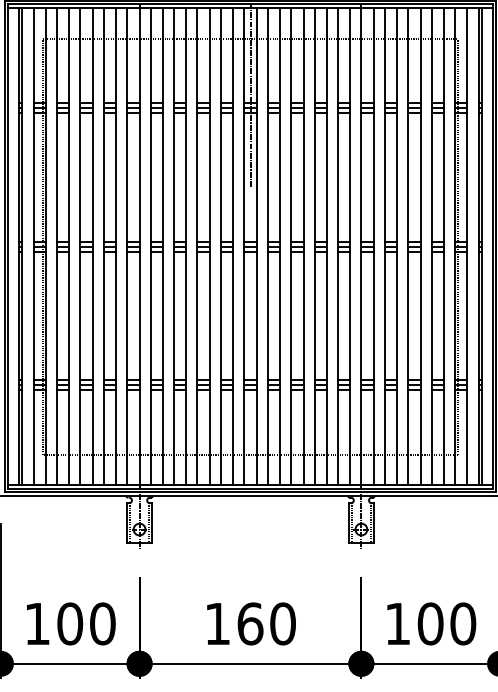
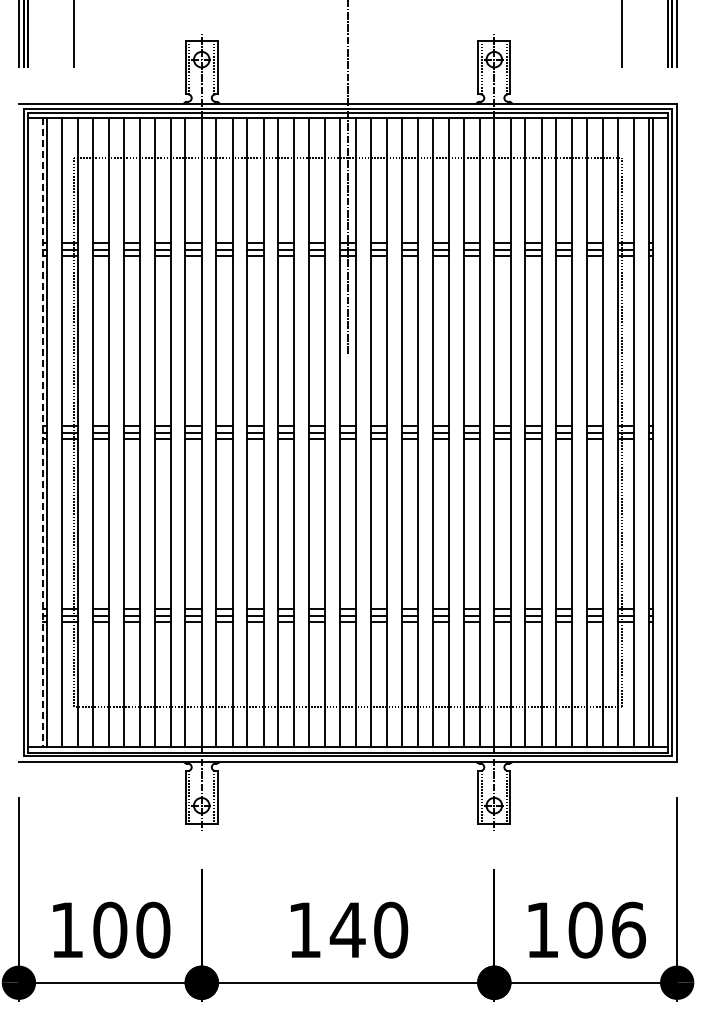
line: (18, 247) -> (42, 433), solid -> dashed
text: (250, 623) -> (347, 929), 160 -> 140
text: (463, 623) -> (628, 929), 100 -> 106

